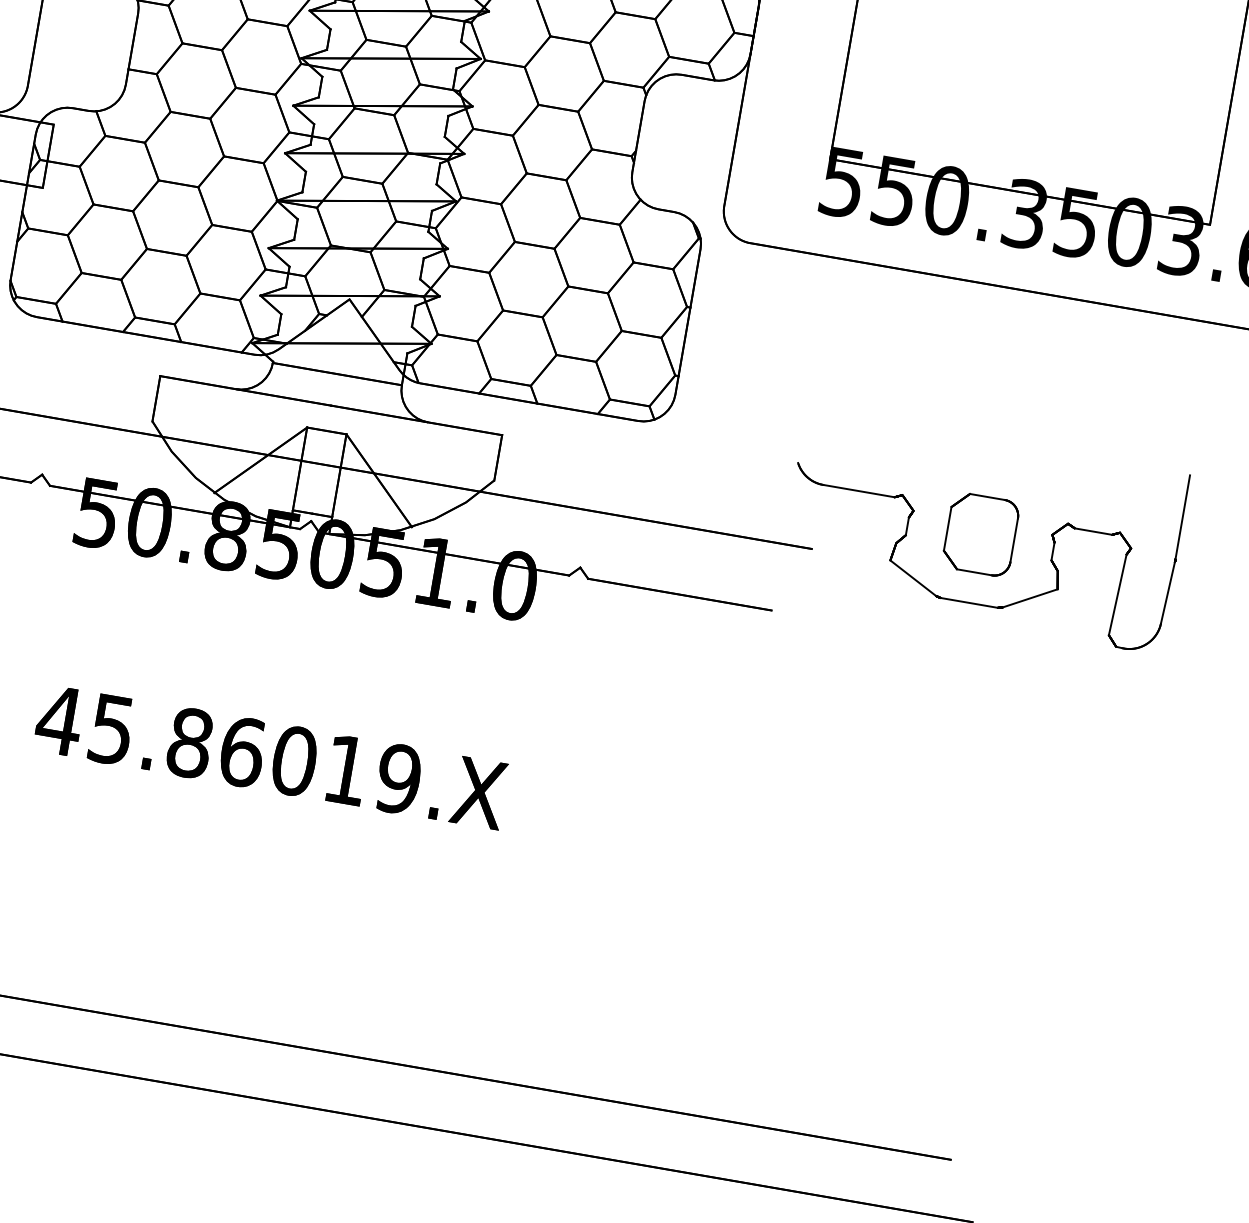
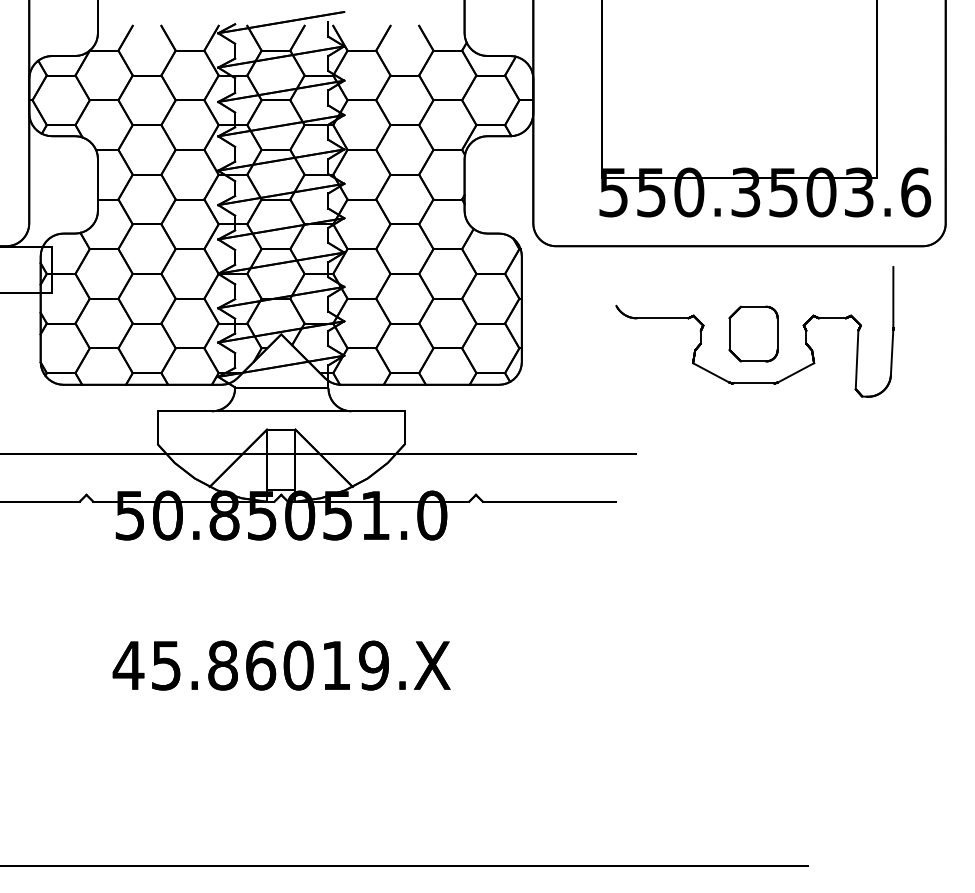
part: (982, 531) -> (754, 331), moved

